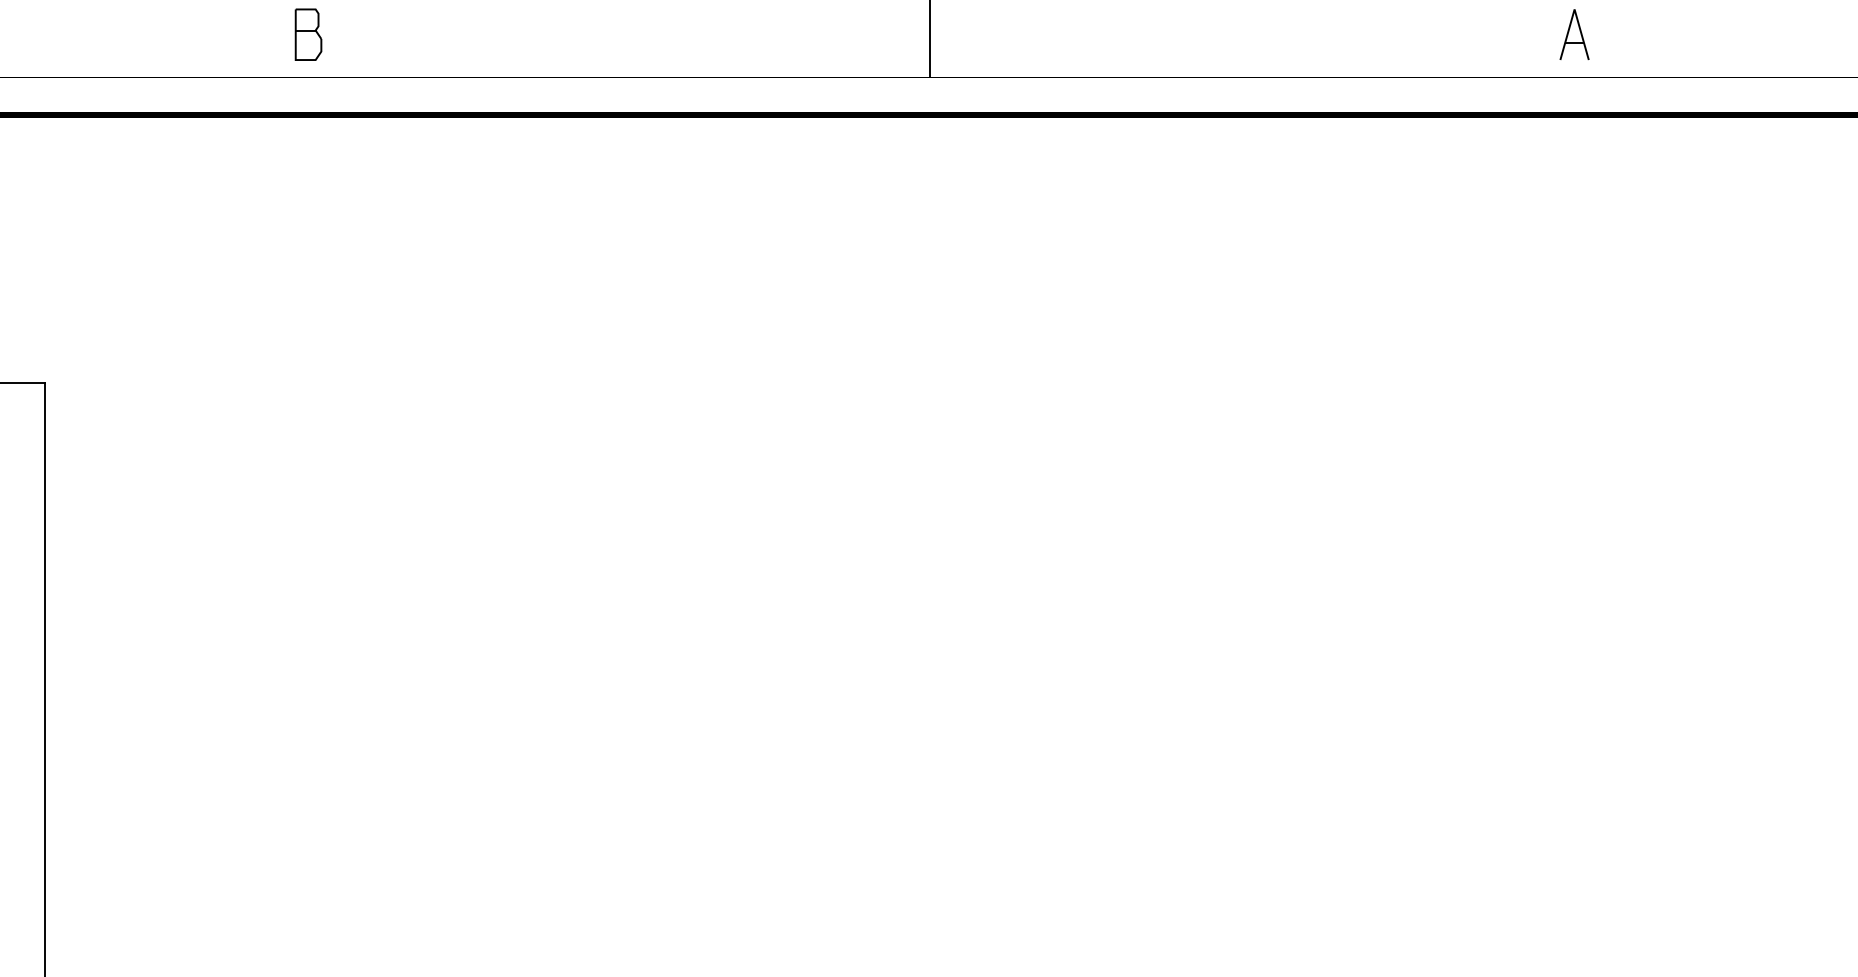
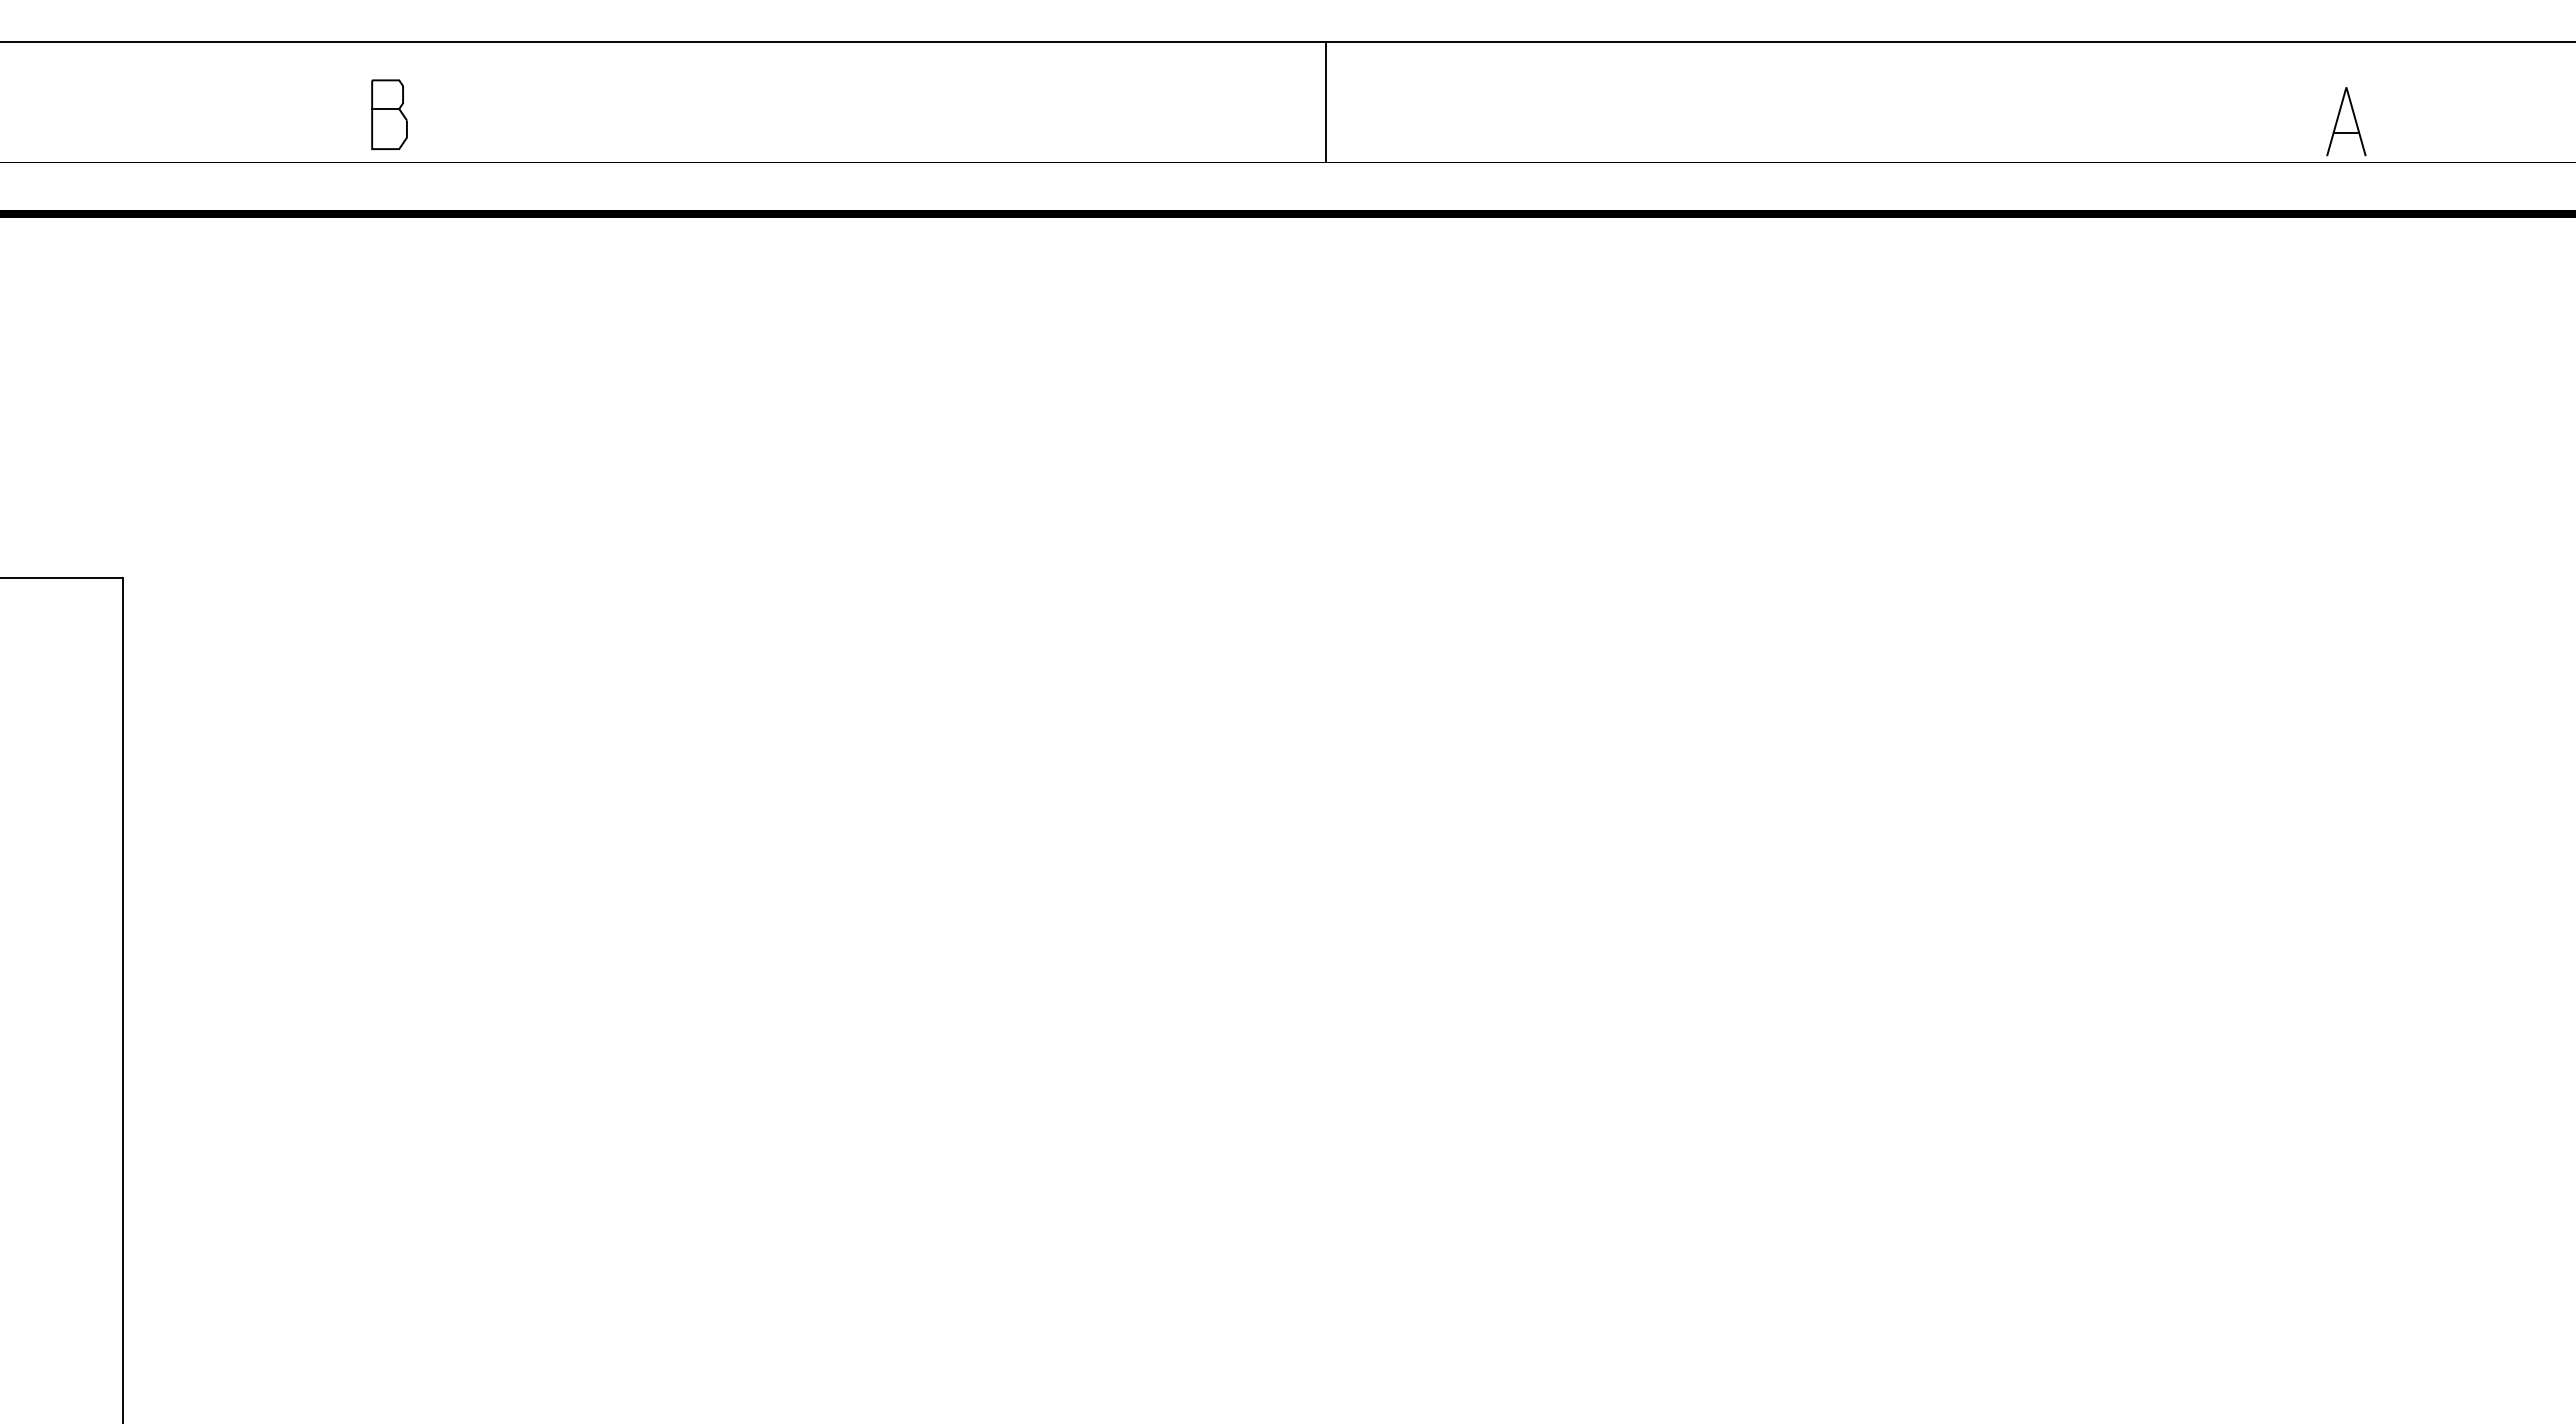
part: (308, 34) -> (389, 114), moved
part: (1574, 34) -> (2346, 121), moved

